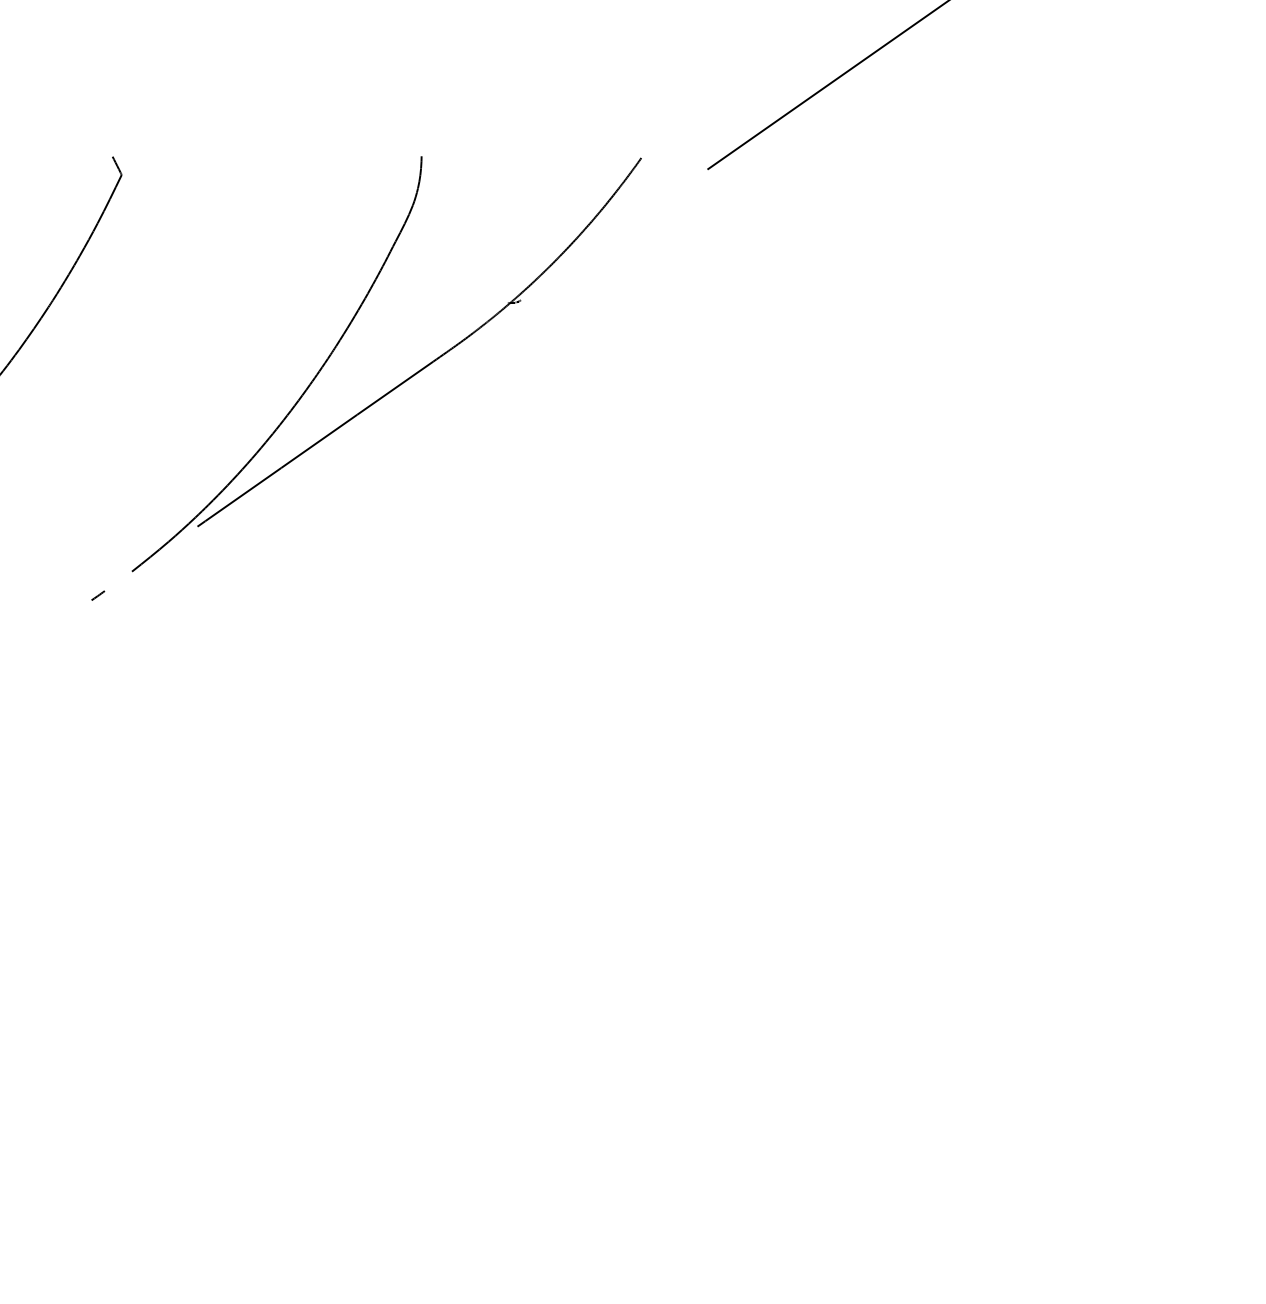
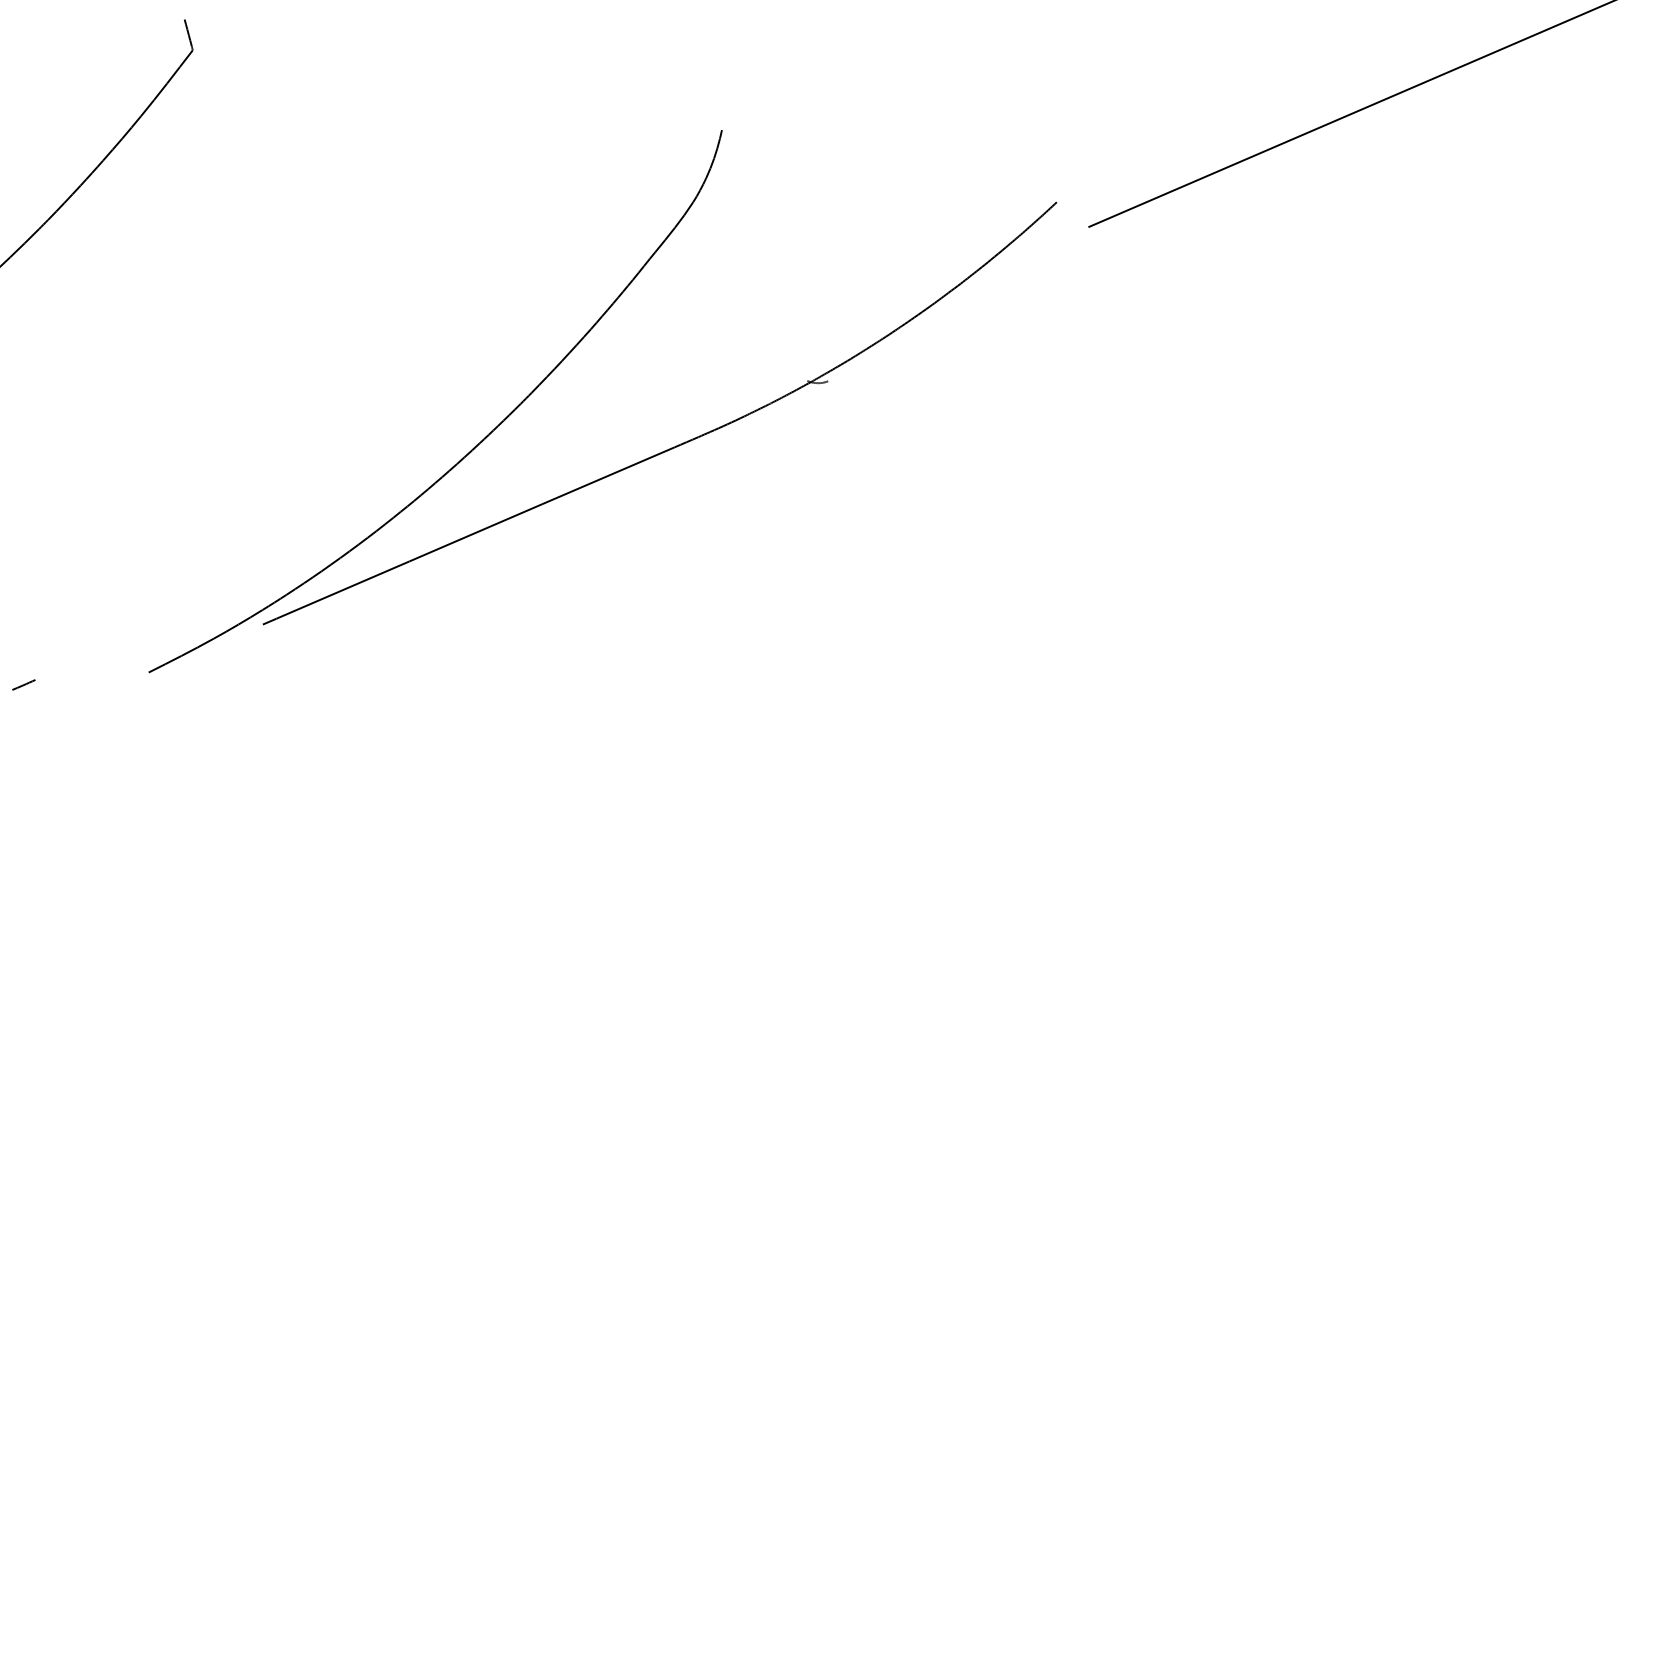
part: (398, 384) -> (614, 471), moved

